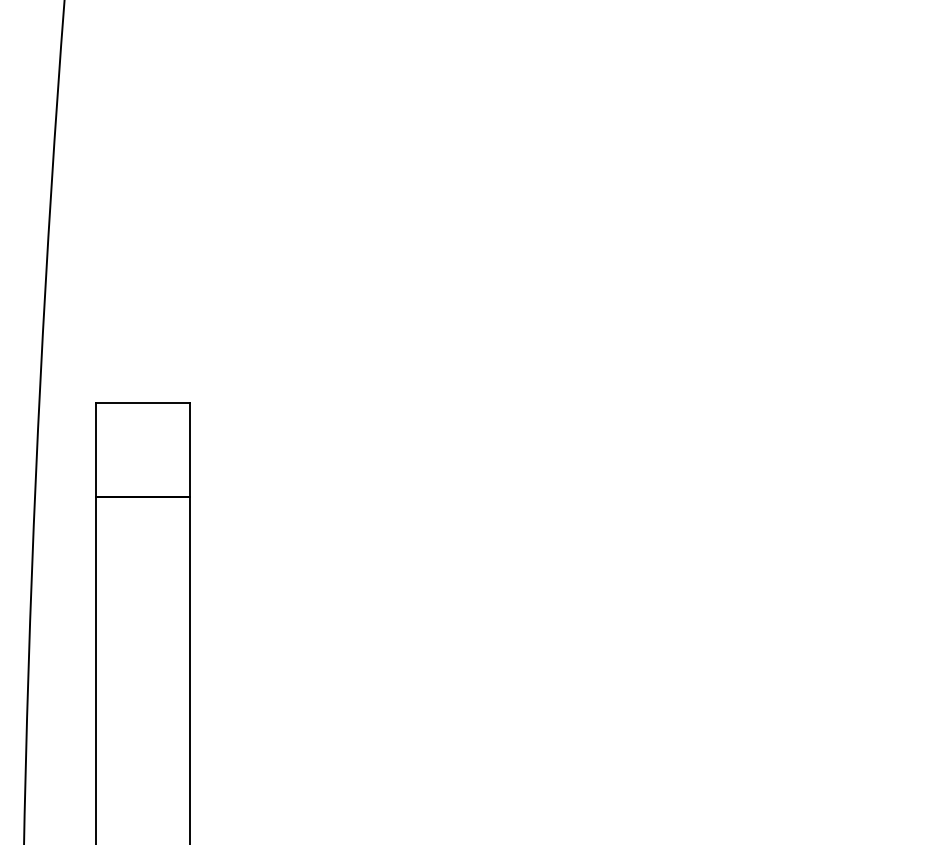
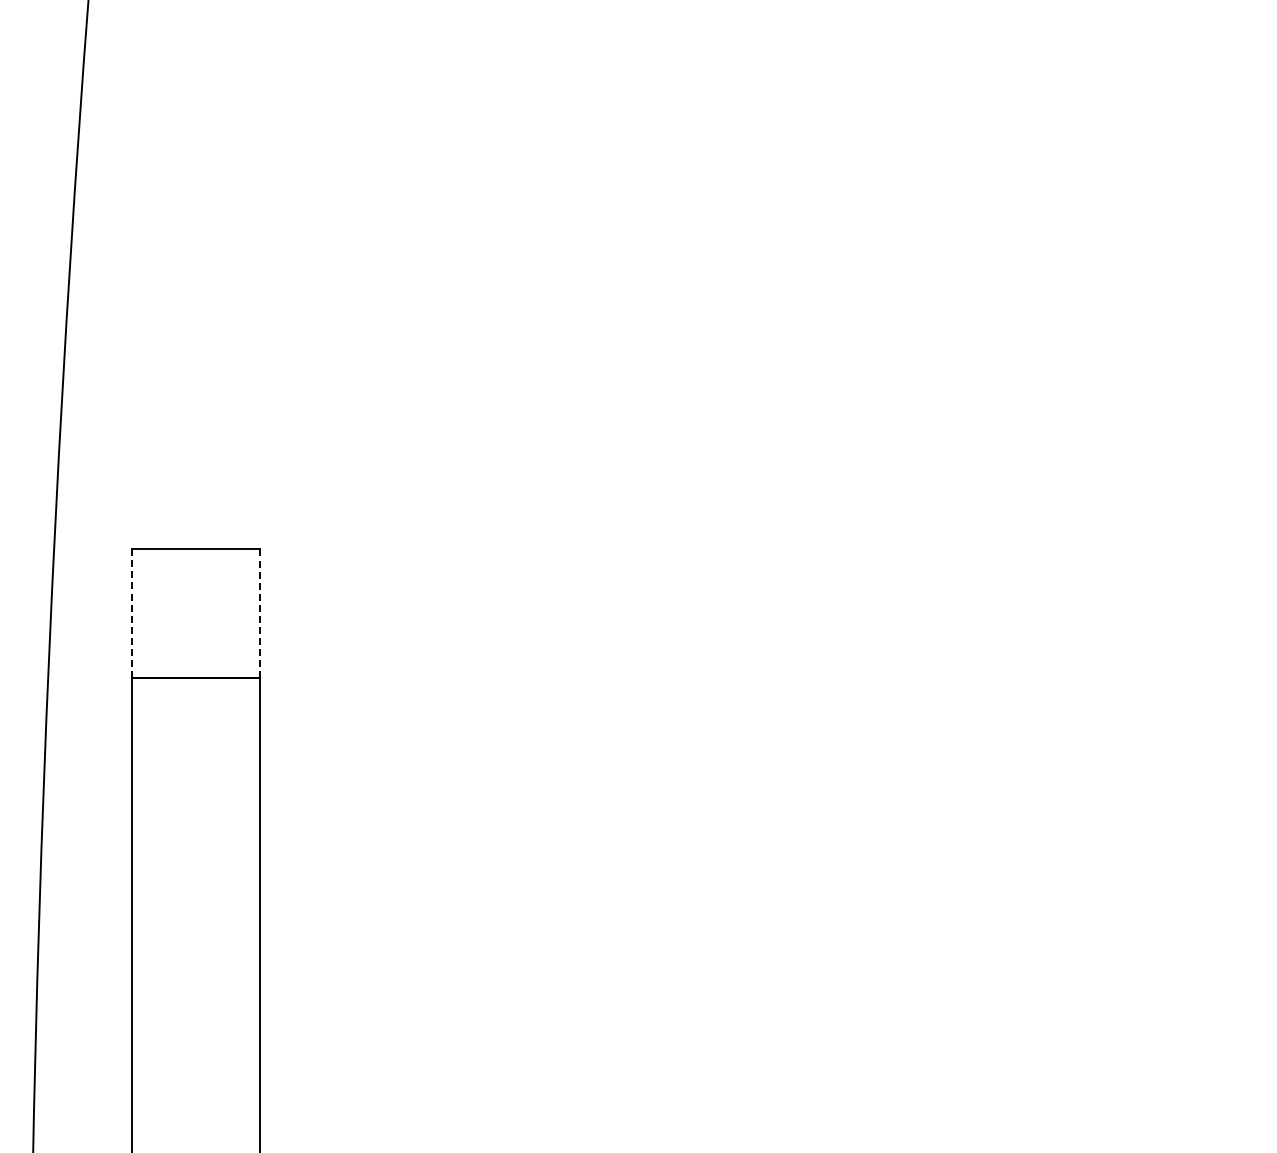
line: (96, 449) -> (131, 613), solid -> dashed
line: (189, 450) -> (259, 614), solid -> dashed

